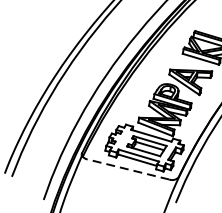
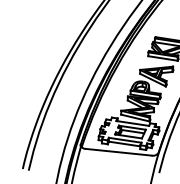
line: (128, 169) -> (118, 152), dashed -> solid

